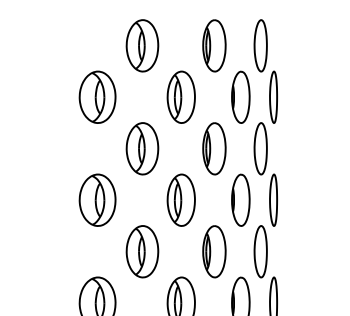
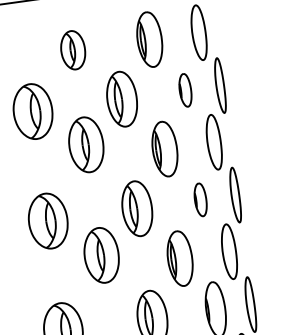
part: (142, 45) -> (73, 49), size x0.7
part: (240, 96) -> (184, 89), size x0.6
part: (142, 148) -> (86, 144), moved
part: (240, 199) -> (200, 199), size x0.6
part: (142, 251) -> (101, 255), moved

